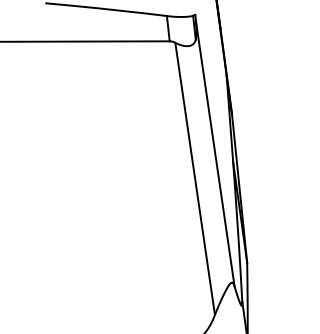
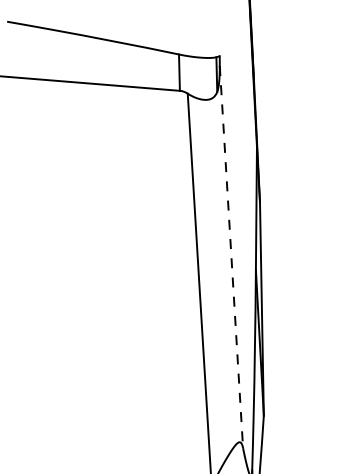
line: (215, 154) -> (231, 257), solid -> dashed

